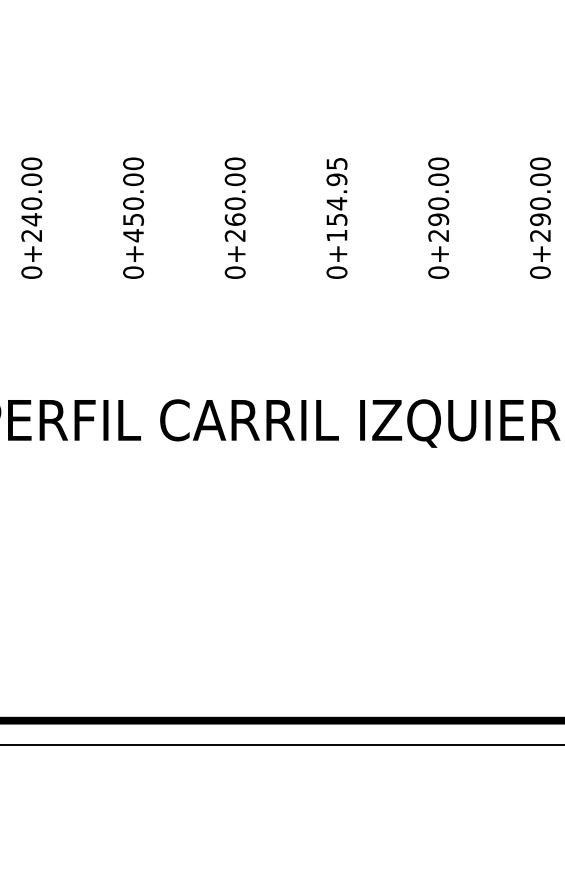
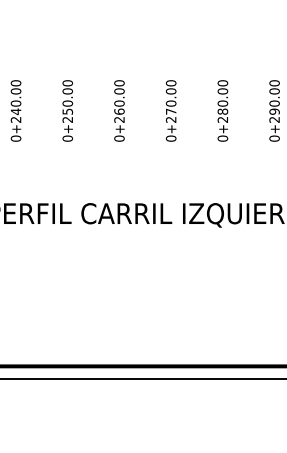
text: (335, 199) -> (170, 101), 0+154.95 -> 0+270.00
text: (437, 219) -> (222, 111), 0+290.00 -> 0+280.00
text: (132, 234) -> (67, 119), 0+450.00 -> 0+250.00

